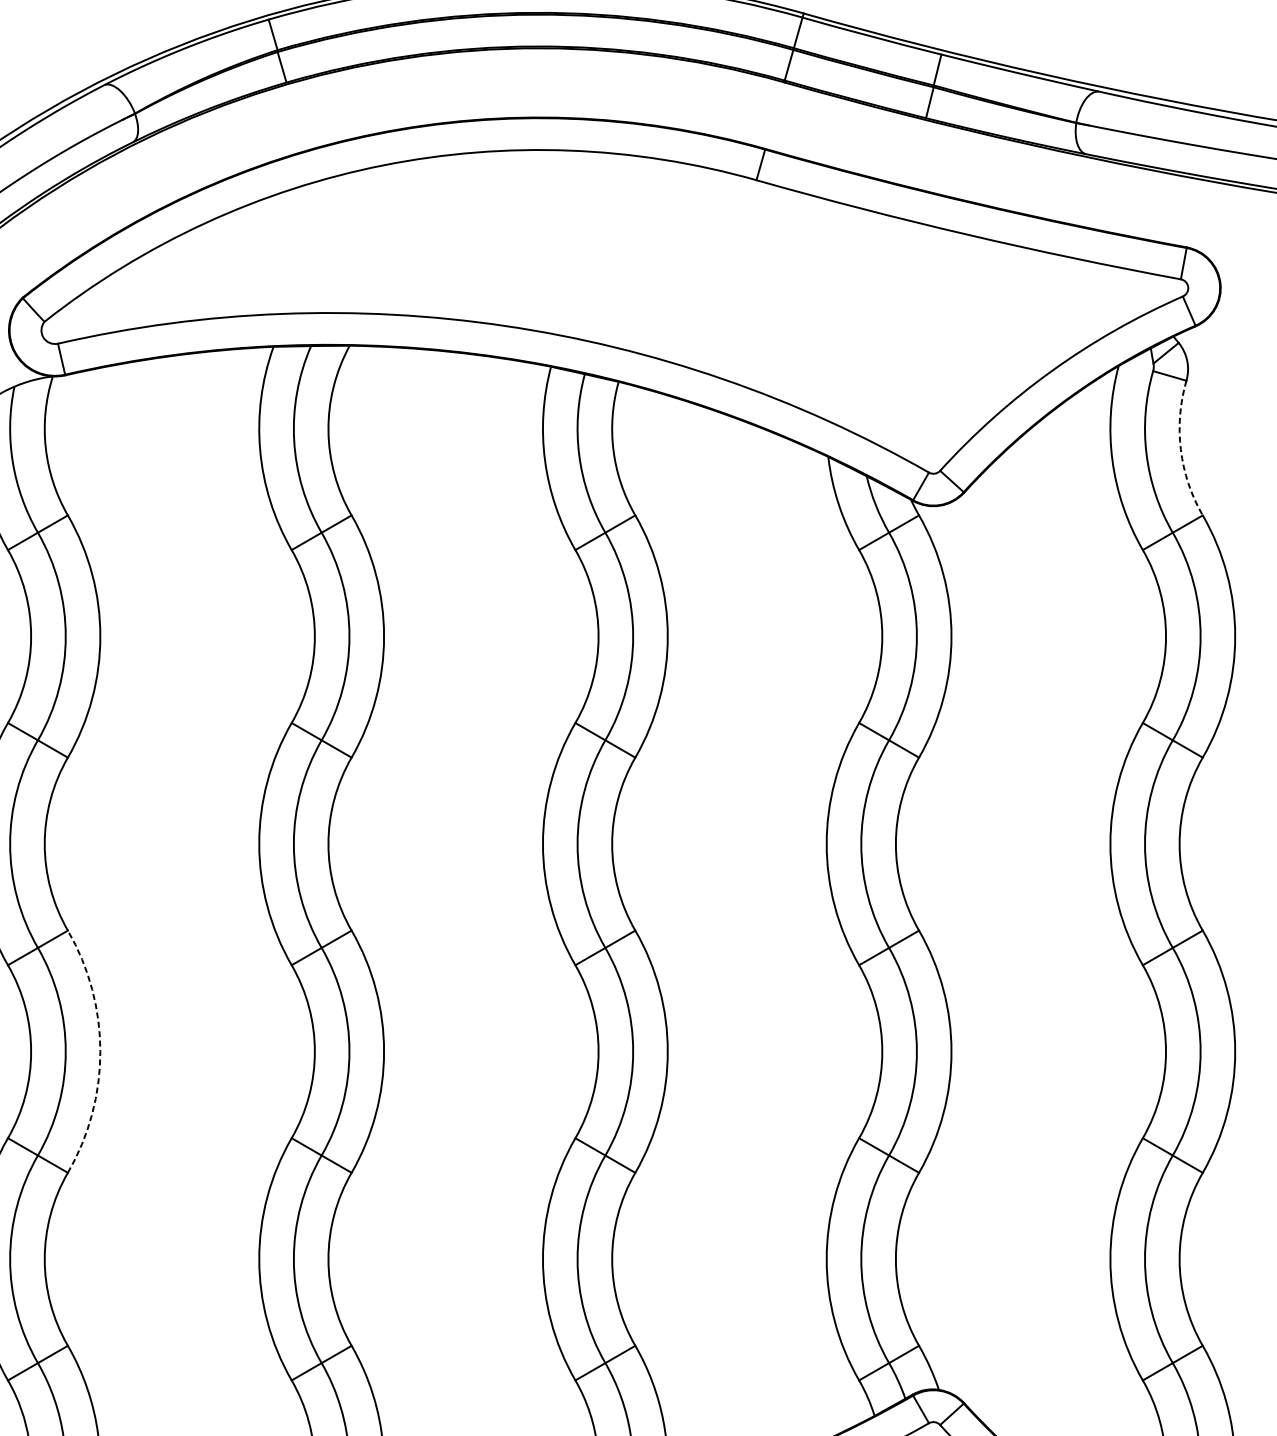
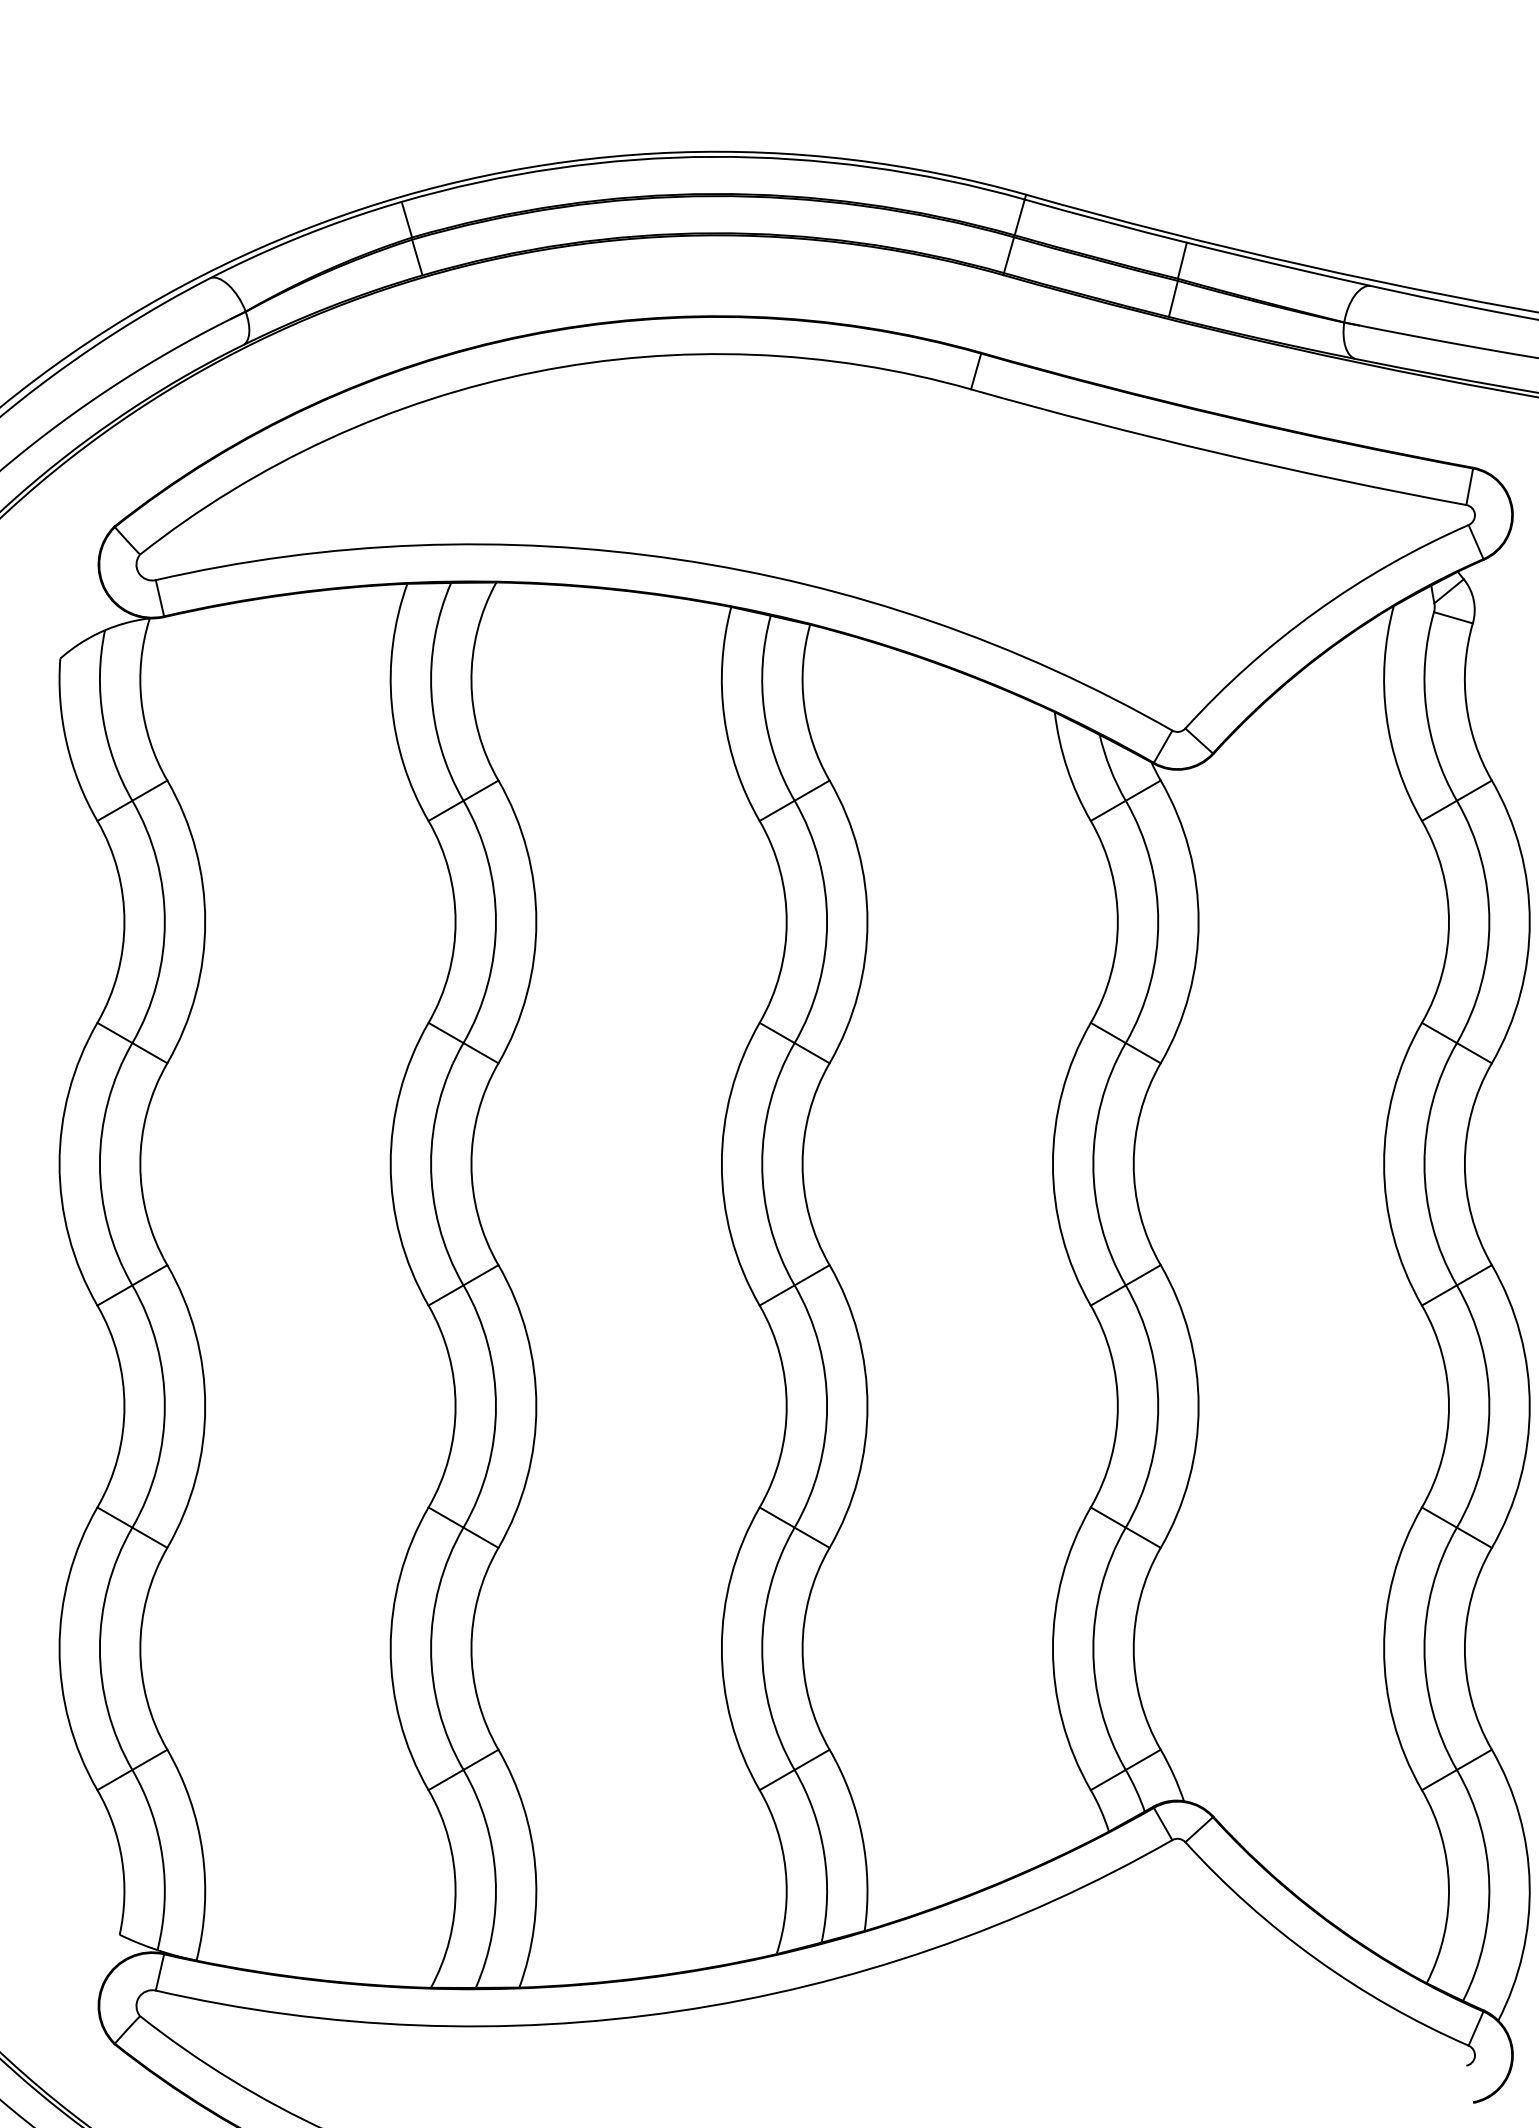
arc: (1181, 449) -> (1466, 703), dashed -> solid
arc: (100, 1051) -> (205, 1406), dashed -> solid

